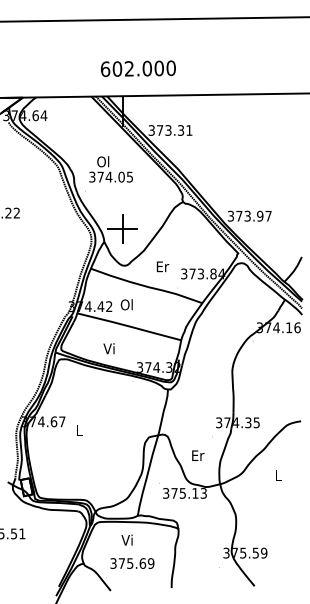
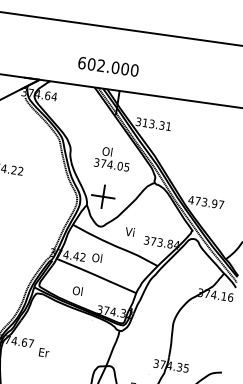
text: (138, 68) -> (108, 66), moved
text: (160, 130) -> (145, 123), 373.31 -> 313.31
text: (110, 169) -> (112, 158), moved
text: (230, 215) -> (191, 199), 373.97 -> 473.97
text: (162, 266) -> (130, 231), Er -> Vi
text: (109, 348) -> (77, 290), Vi -> Ol
text: (79, 430) -> (43, 352), L -> Er

